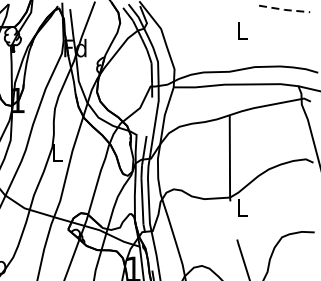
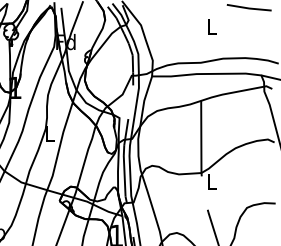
line: (284, 9) -> (249, 8), dashed -> solid

